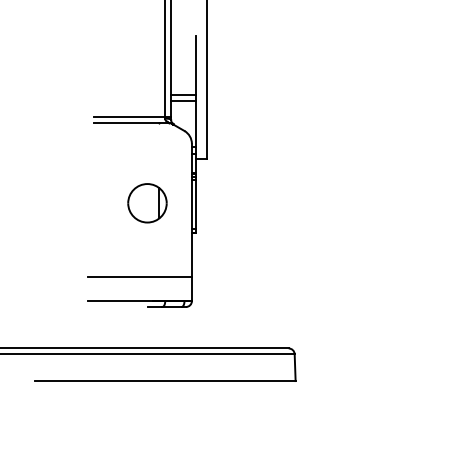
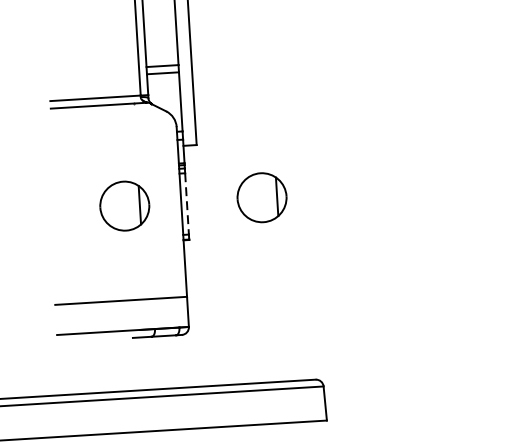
part: (255, 203) -> (262, 198), added
line: (196, 205) -> (187, 205), solid -> dashed

